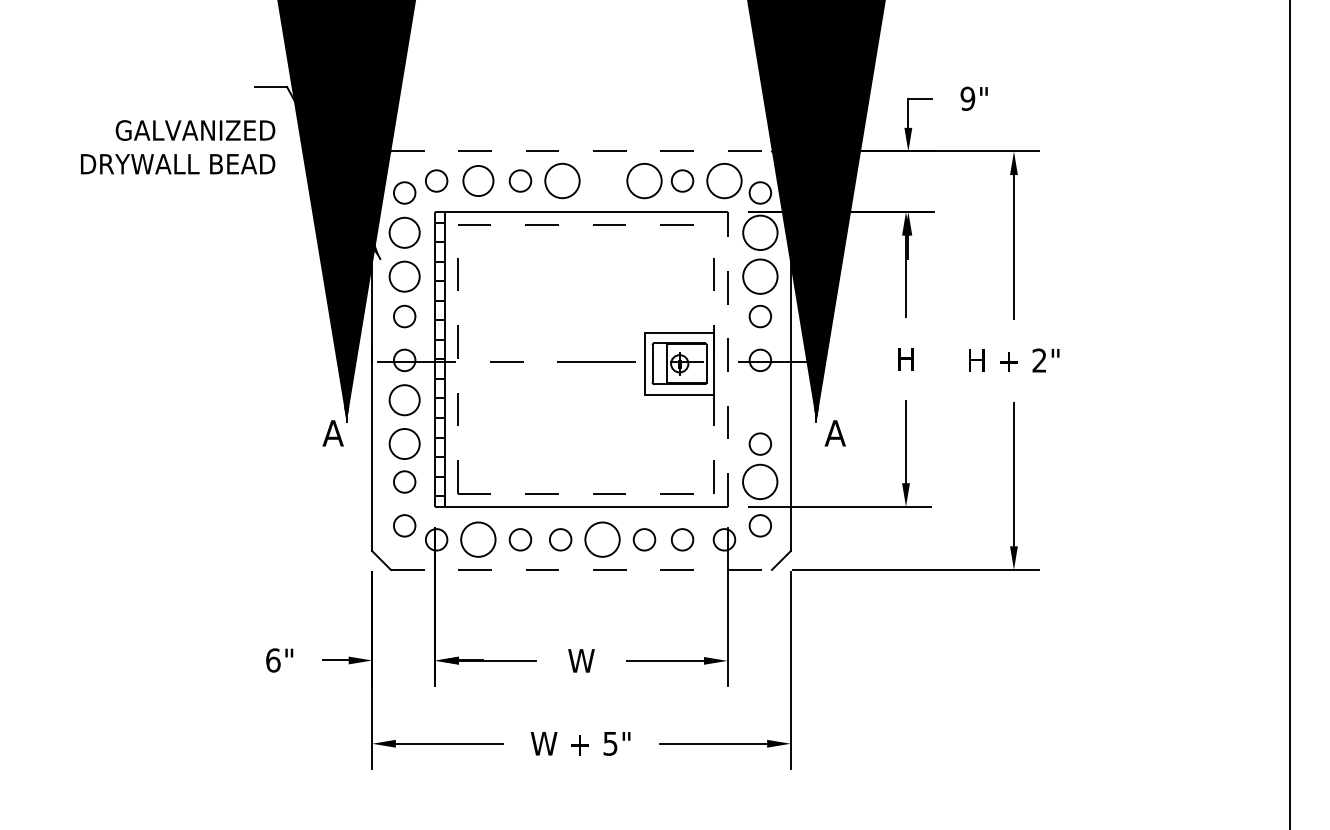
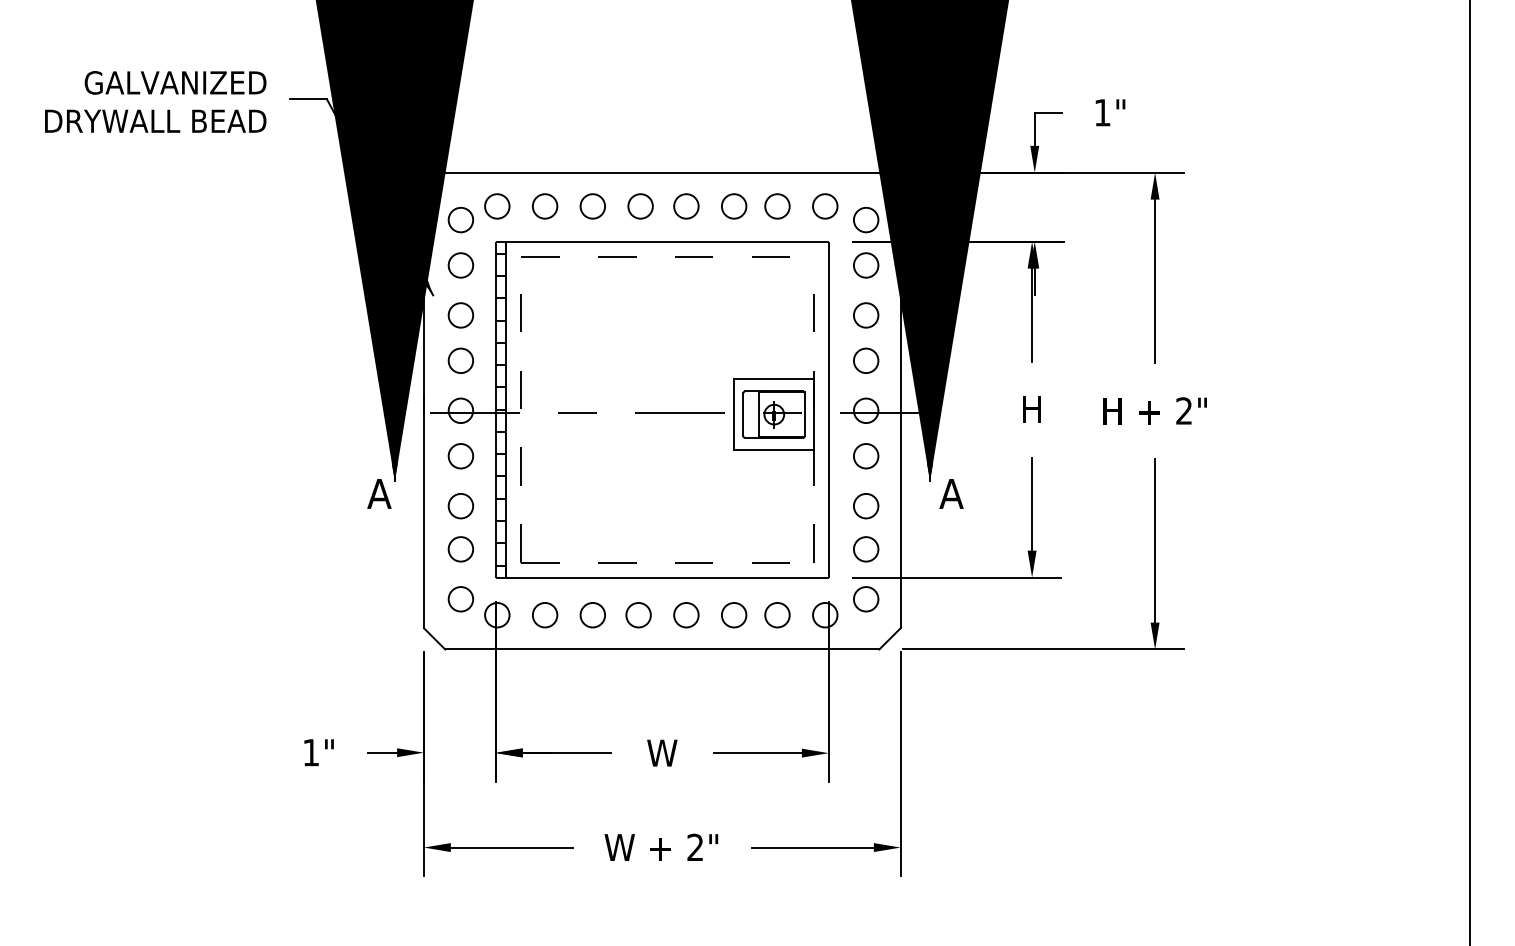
text: (967, 98) -> (1102, 112), 9" -> 1"
text: (177, 146) -> (155, 101), moved
line: (581, 151) -> (662, 172), dashed -> solid
circle: (478, 181) -> (545, 206), size x0.71
circle: (562, 181) -> (640, 206), size x0.62
circle: (602, 181) -> (686, 206), added
circle: (643, 181) -> (733, 206), size x0.62
circle: (724, 181) -> (825, 206), size x0.62
circle: (404, 232) -> (460, 265), size x0.71
circle: (759, 232) -> (865, 265), size x0.62
circle: (404, 276) -> (460, 315), size x0.71
circle: (759, 276) -> (865, 315), size x0.62
line: (727, 359) -> (828, 409), dashed -> solid
circle: (404, 400) -> (460, 456), size x0.71
circle: (760, 400) -> (866, 456), added
circle: (404, 444) -> (460, 506), size x0.71
circle: (760, 482) -> (866, 549), size x0.62
circle: (478, 540) -> (545, 615), size x0.62
circle: (602, 540) -> (686, 615), size x0.62
line: (581, 569) -> (662, 649), dashed -> solid
text: (273, 660) -> (311, 752), 6" -> 1"
text: (610, 743) -> (695, 847), 5" -> 2"

